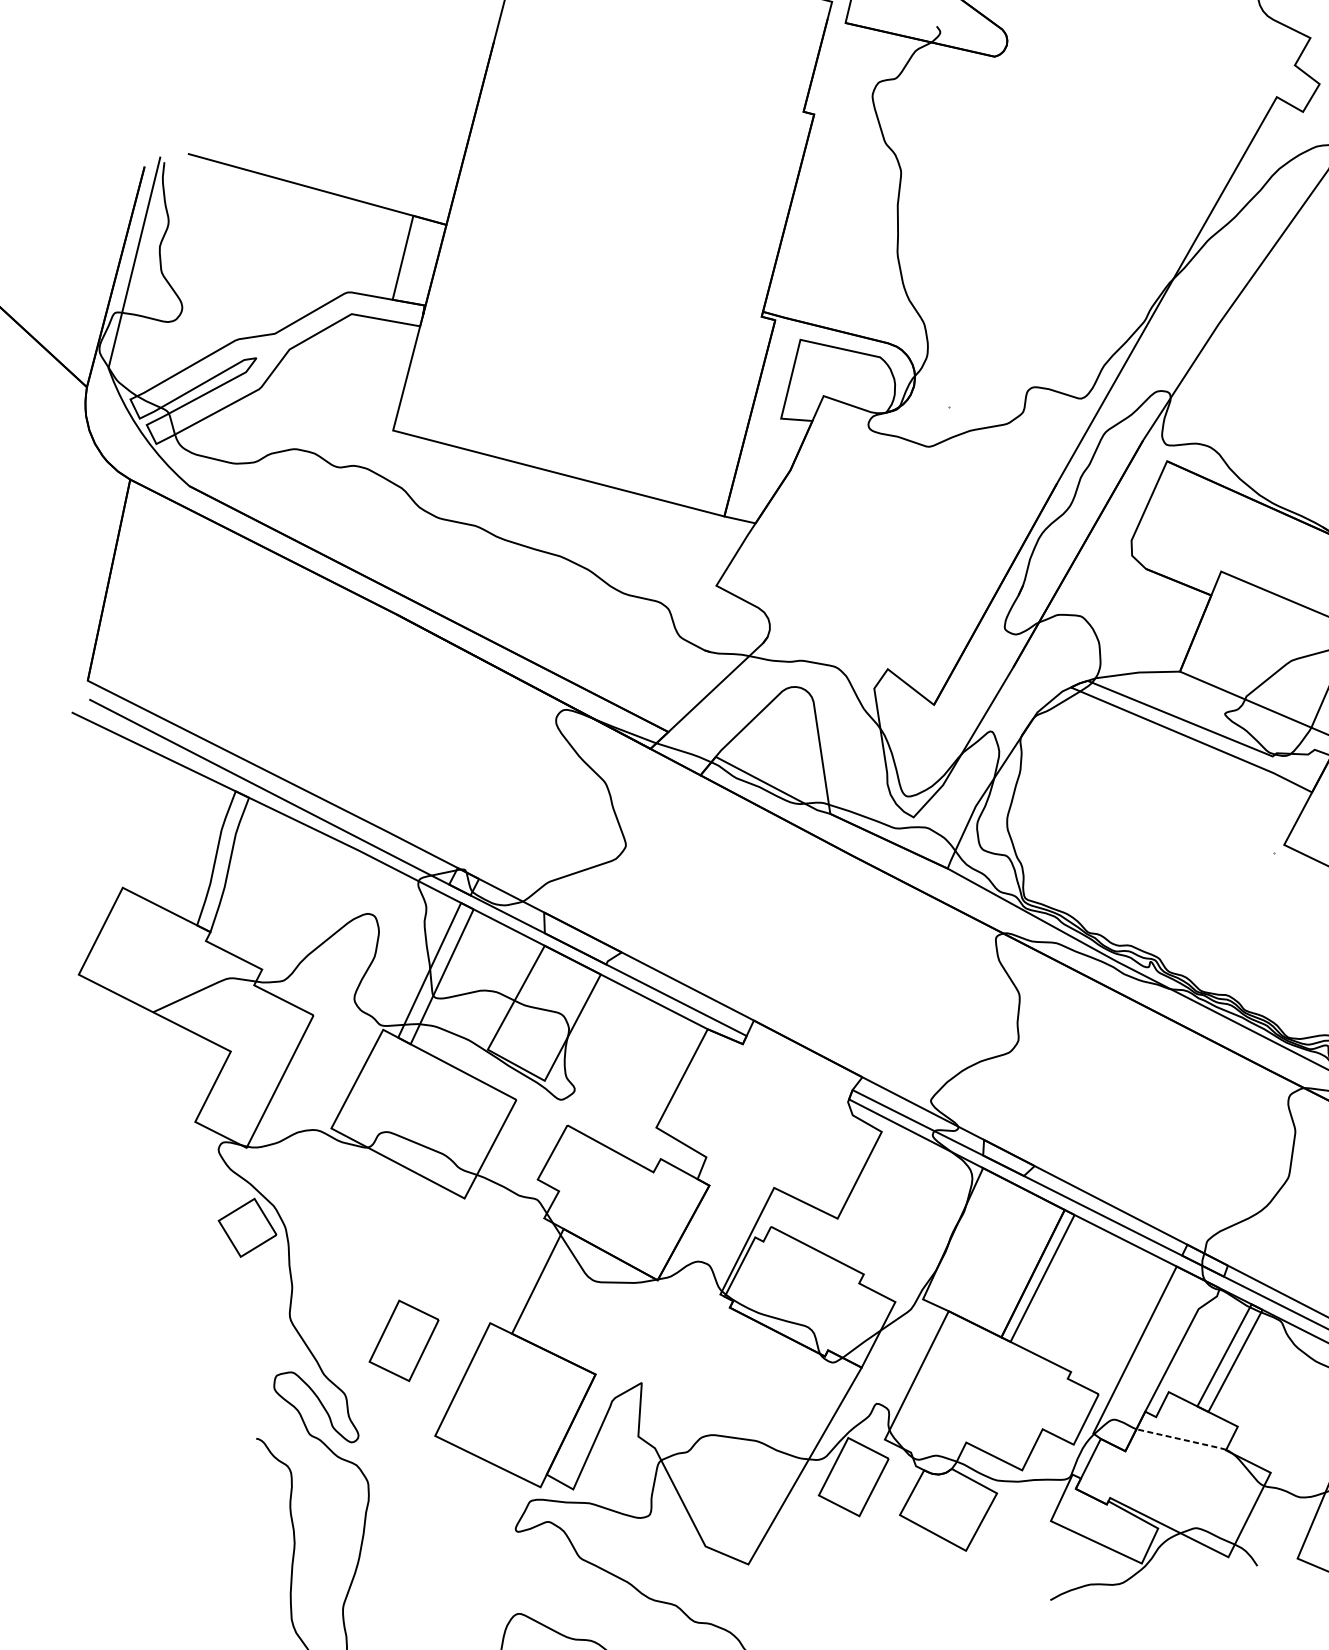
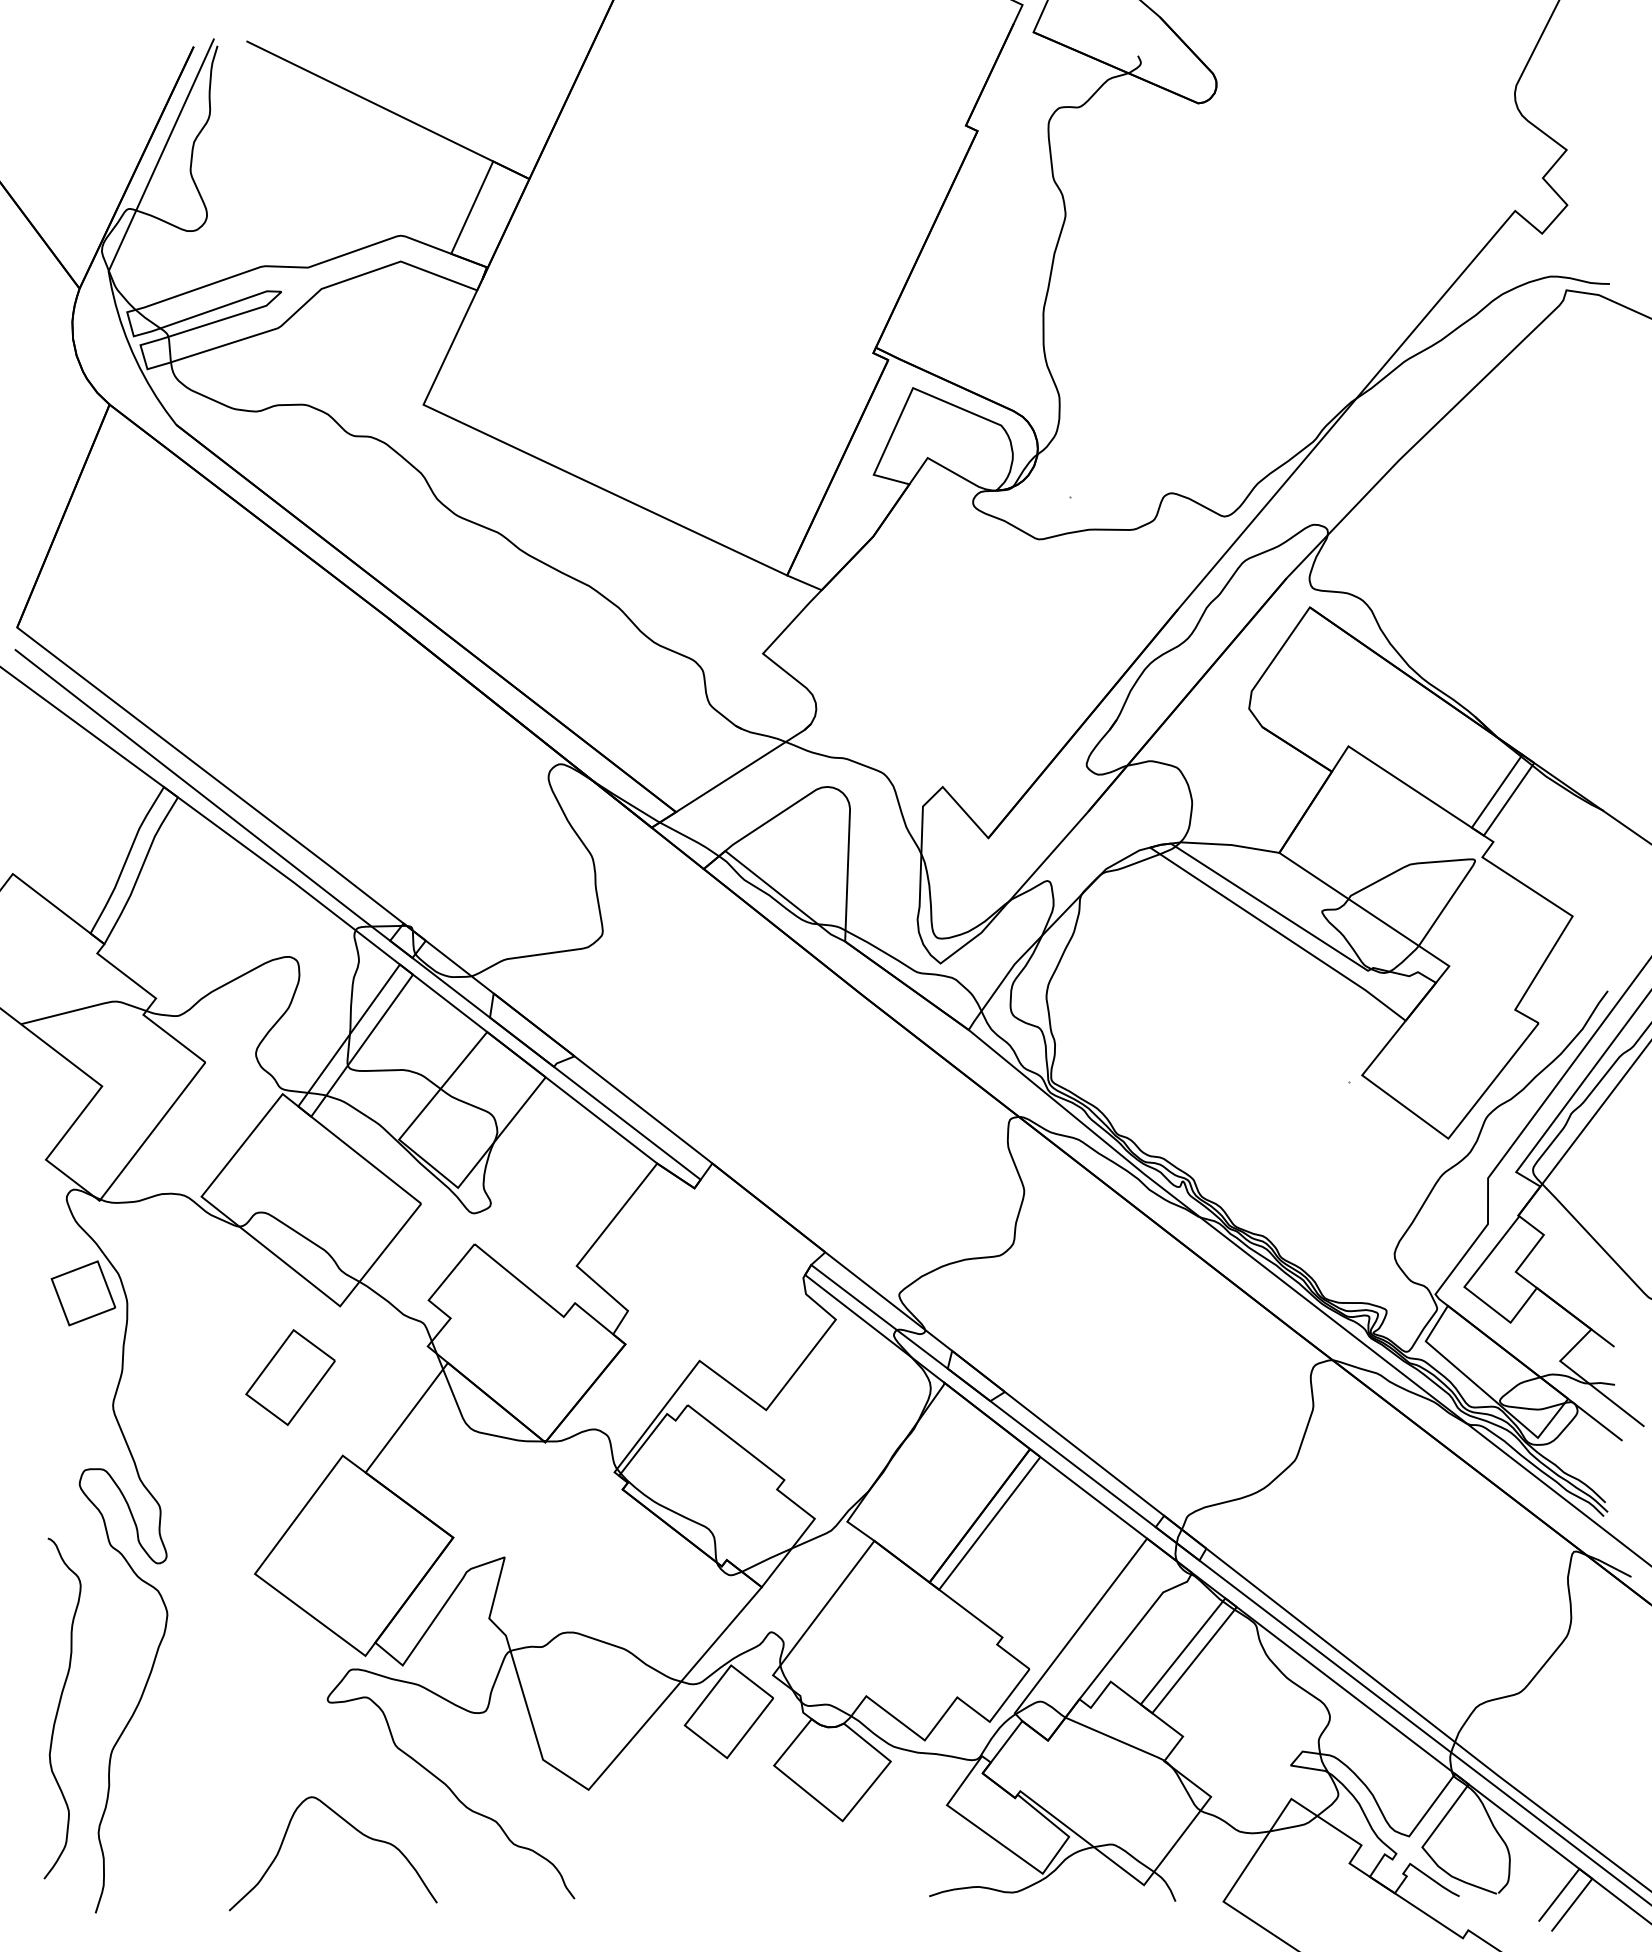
part: (404, 1340) -> (290, 1377), moved
line: (1181, 1439) -> (1115, 1739), dashed -> solid

